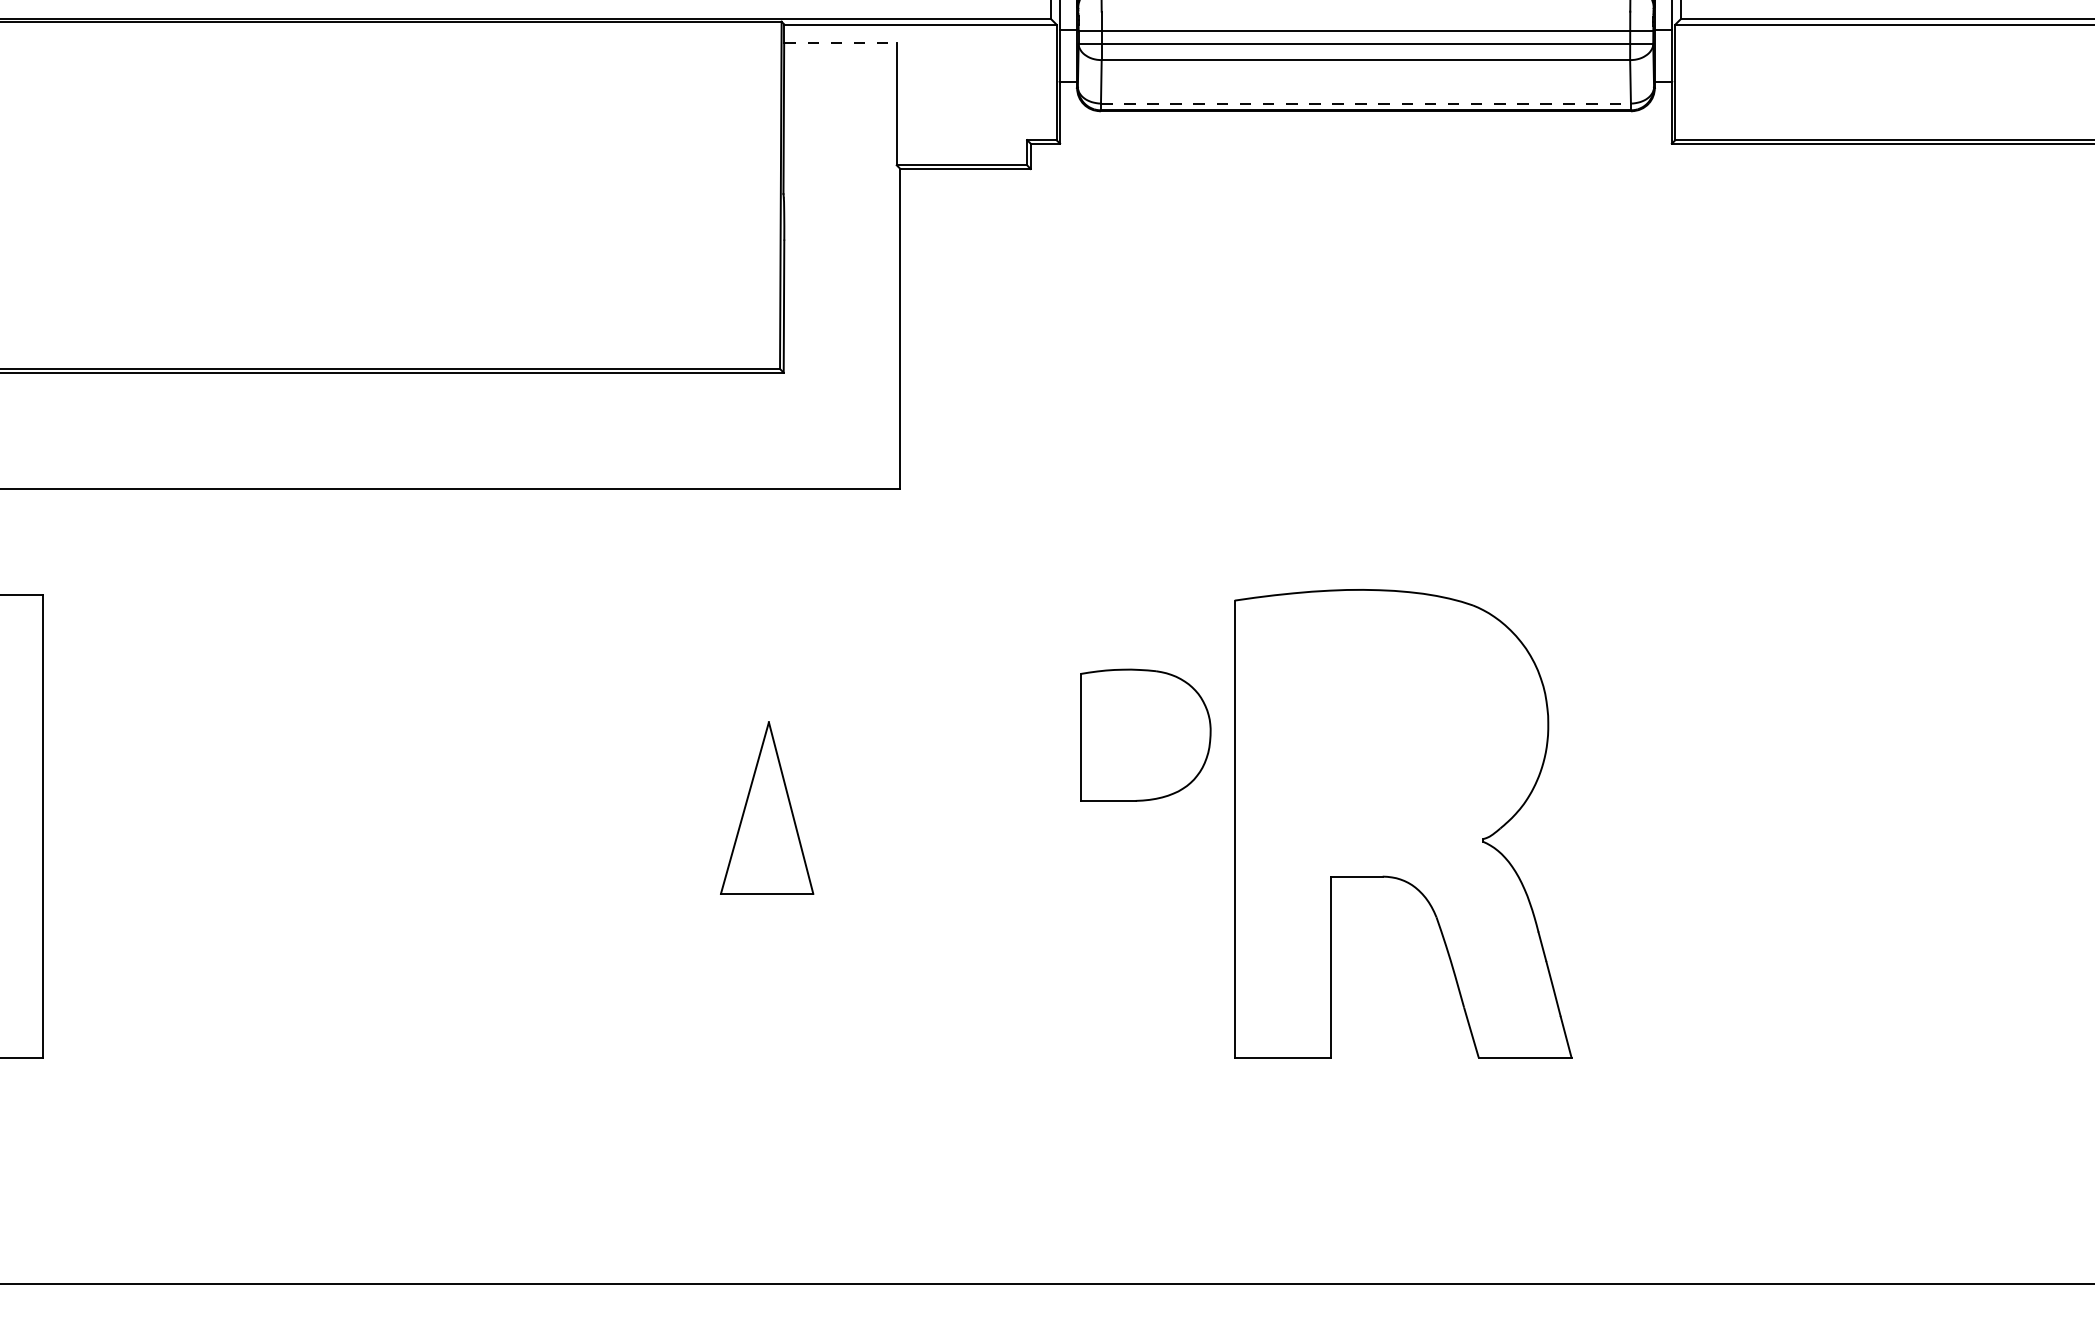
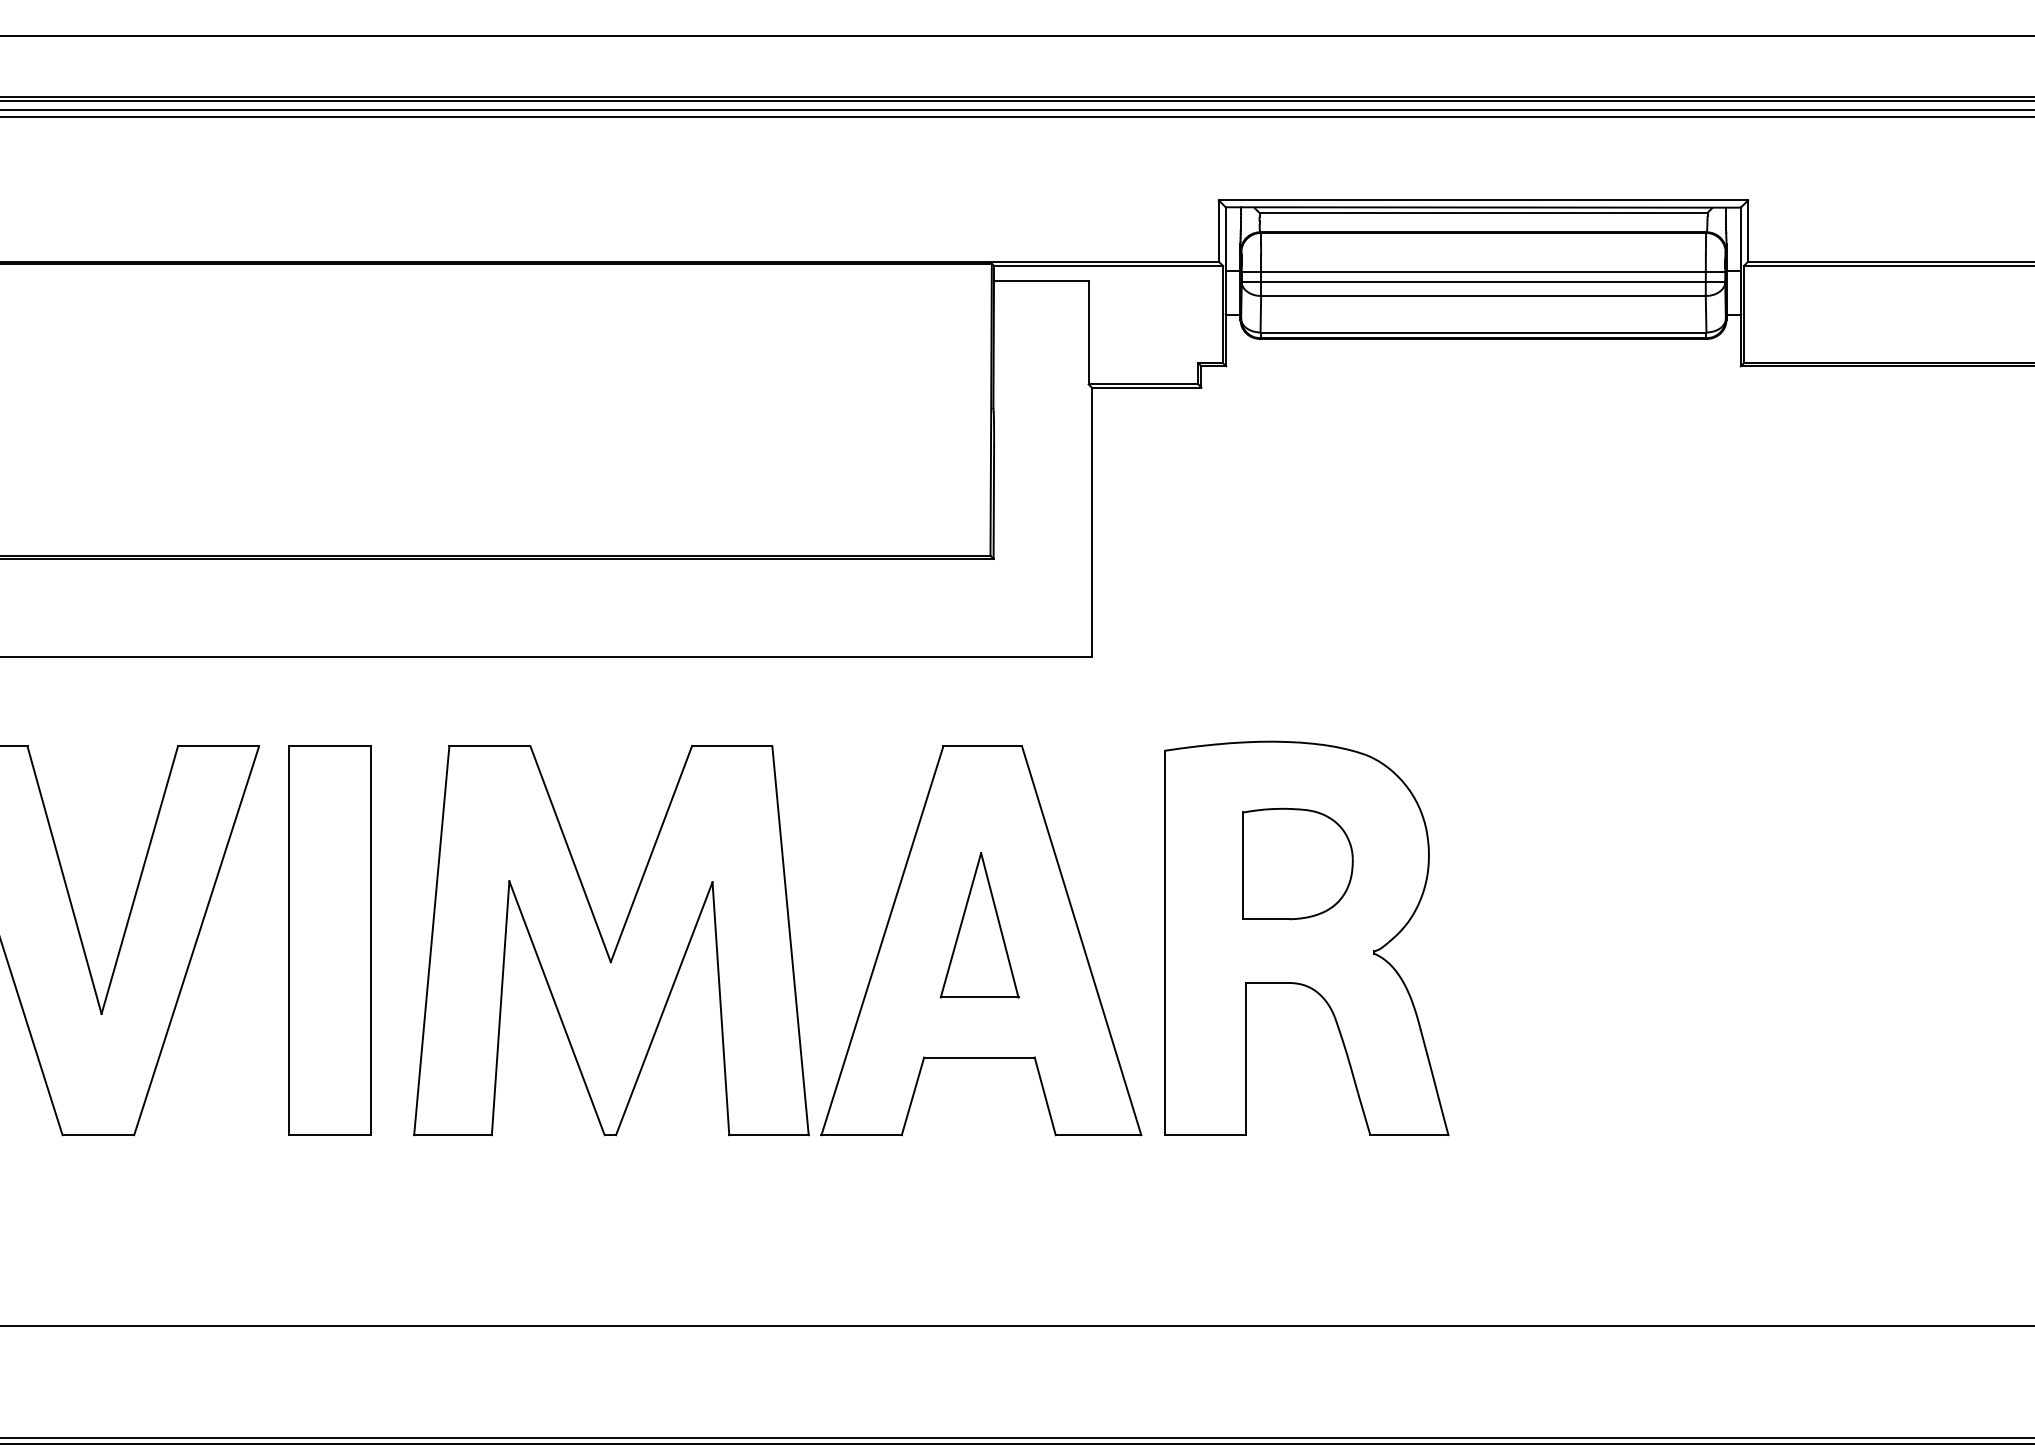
line: (840, 42) -> (1041, 281), dashed -> solid
line: (1365, 103) -> (1483, 332), dashed -> solid
part: (1402, 823) -> (1306, 938), moved
part: (329, 826) -> (611, 940), added
part: (769, 826) -> (981, 940), added

